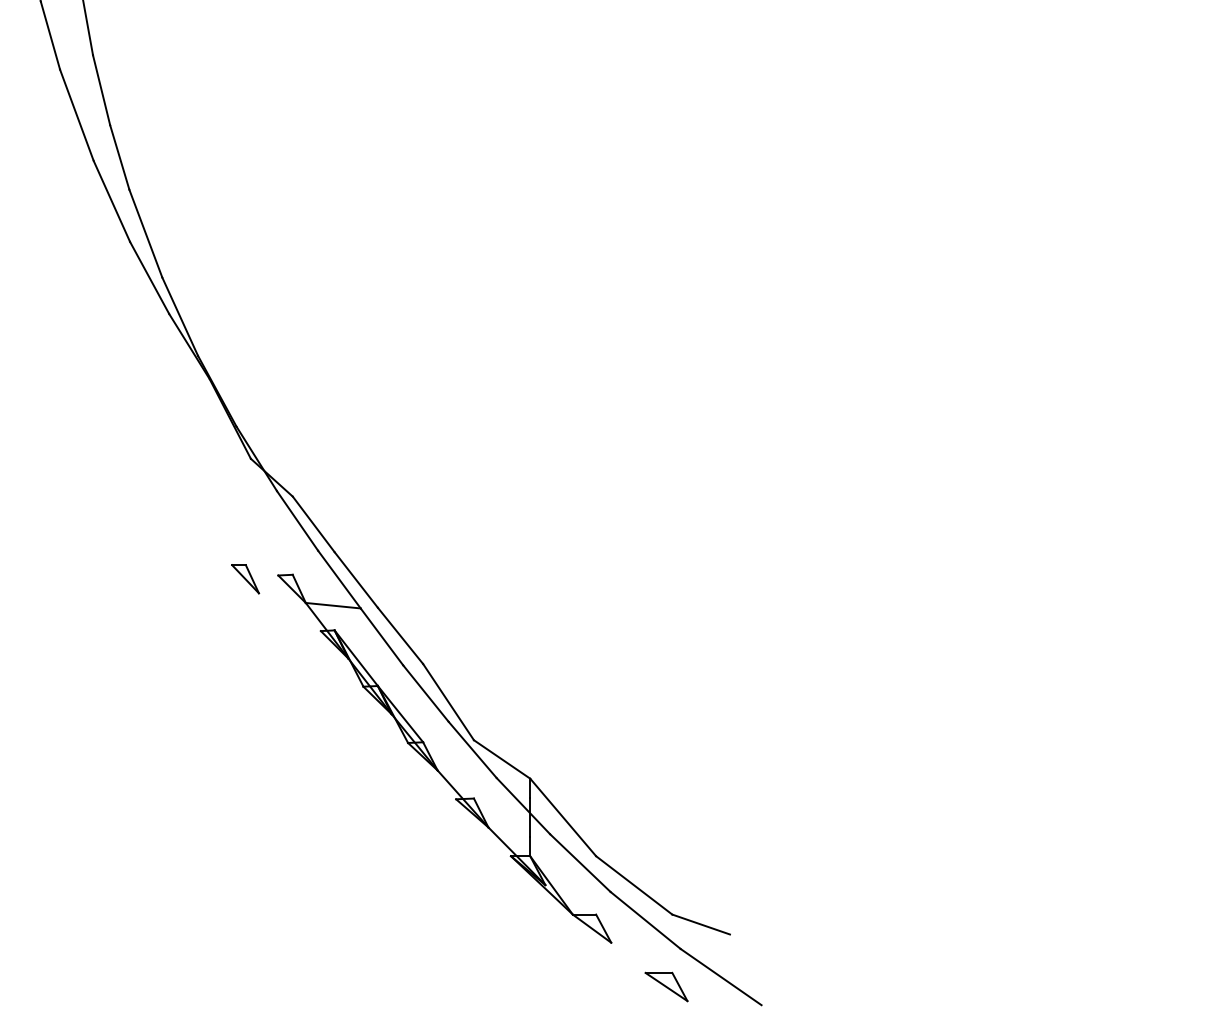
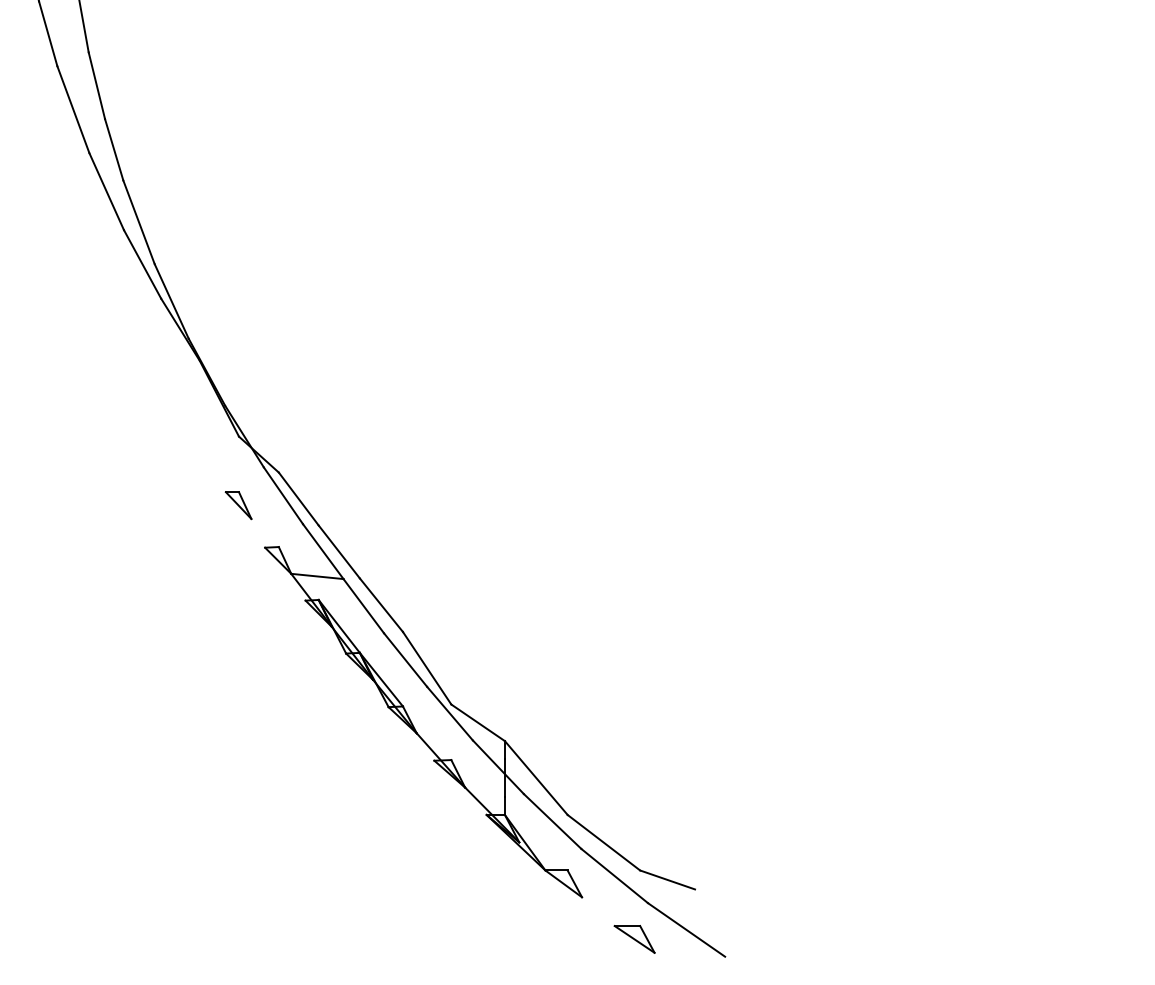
part: (245, 579) -> (238, 505), moved

